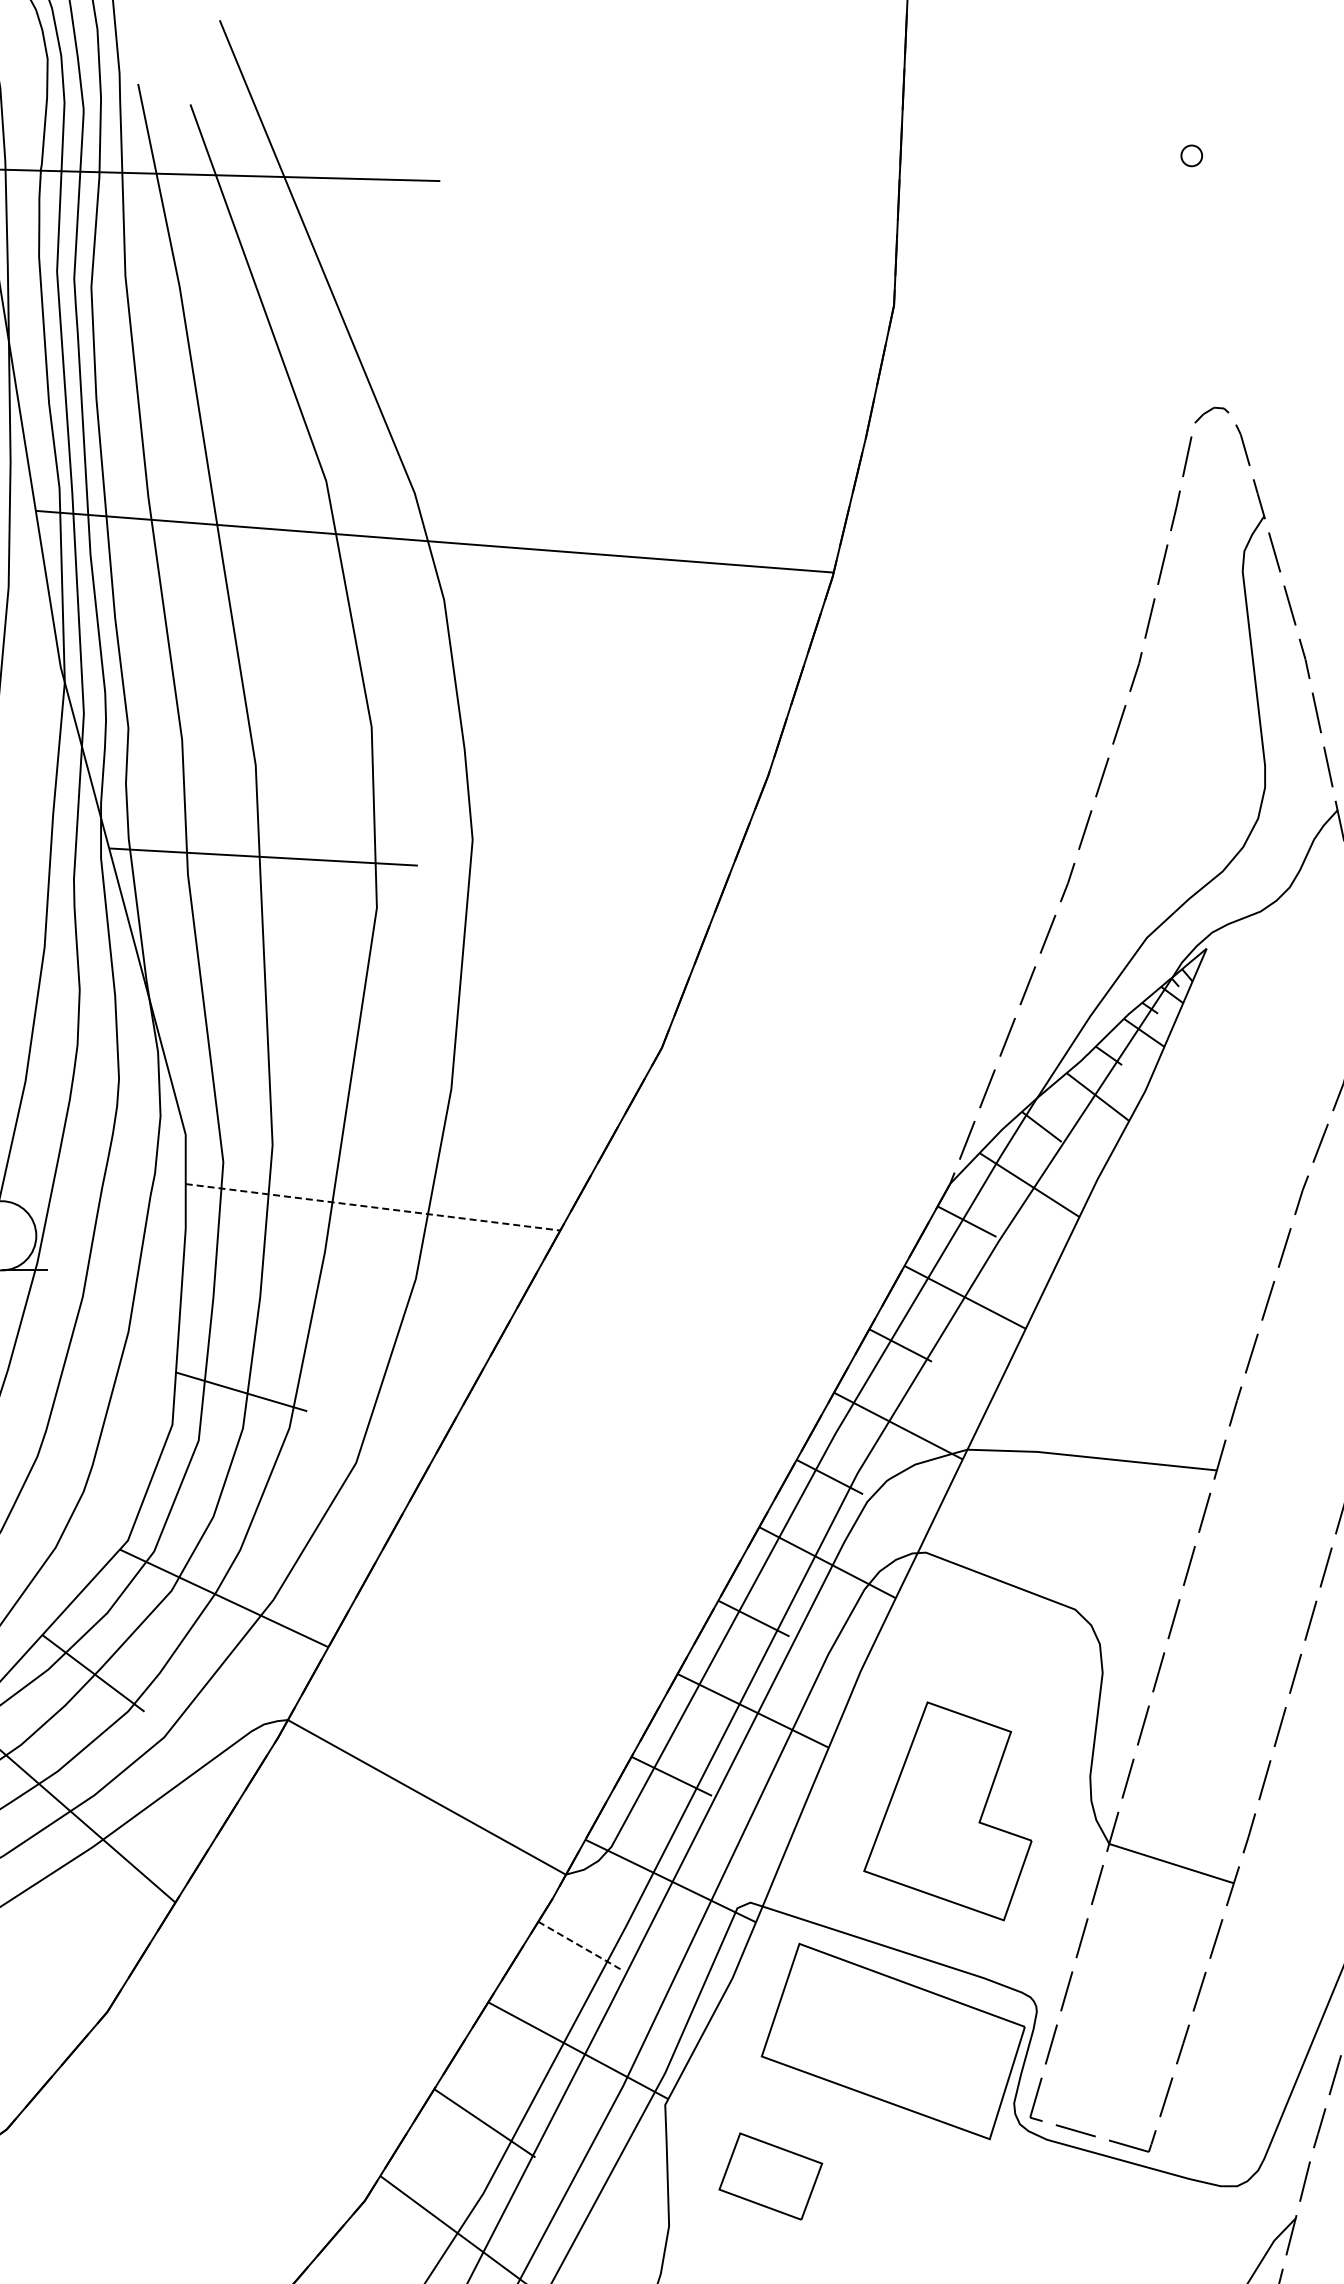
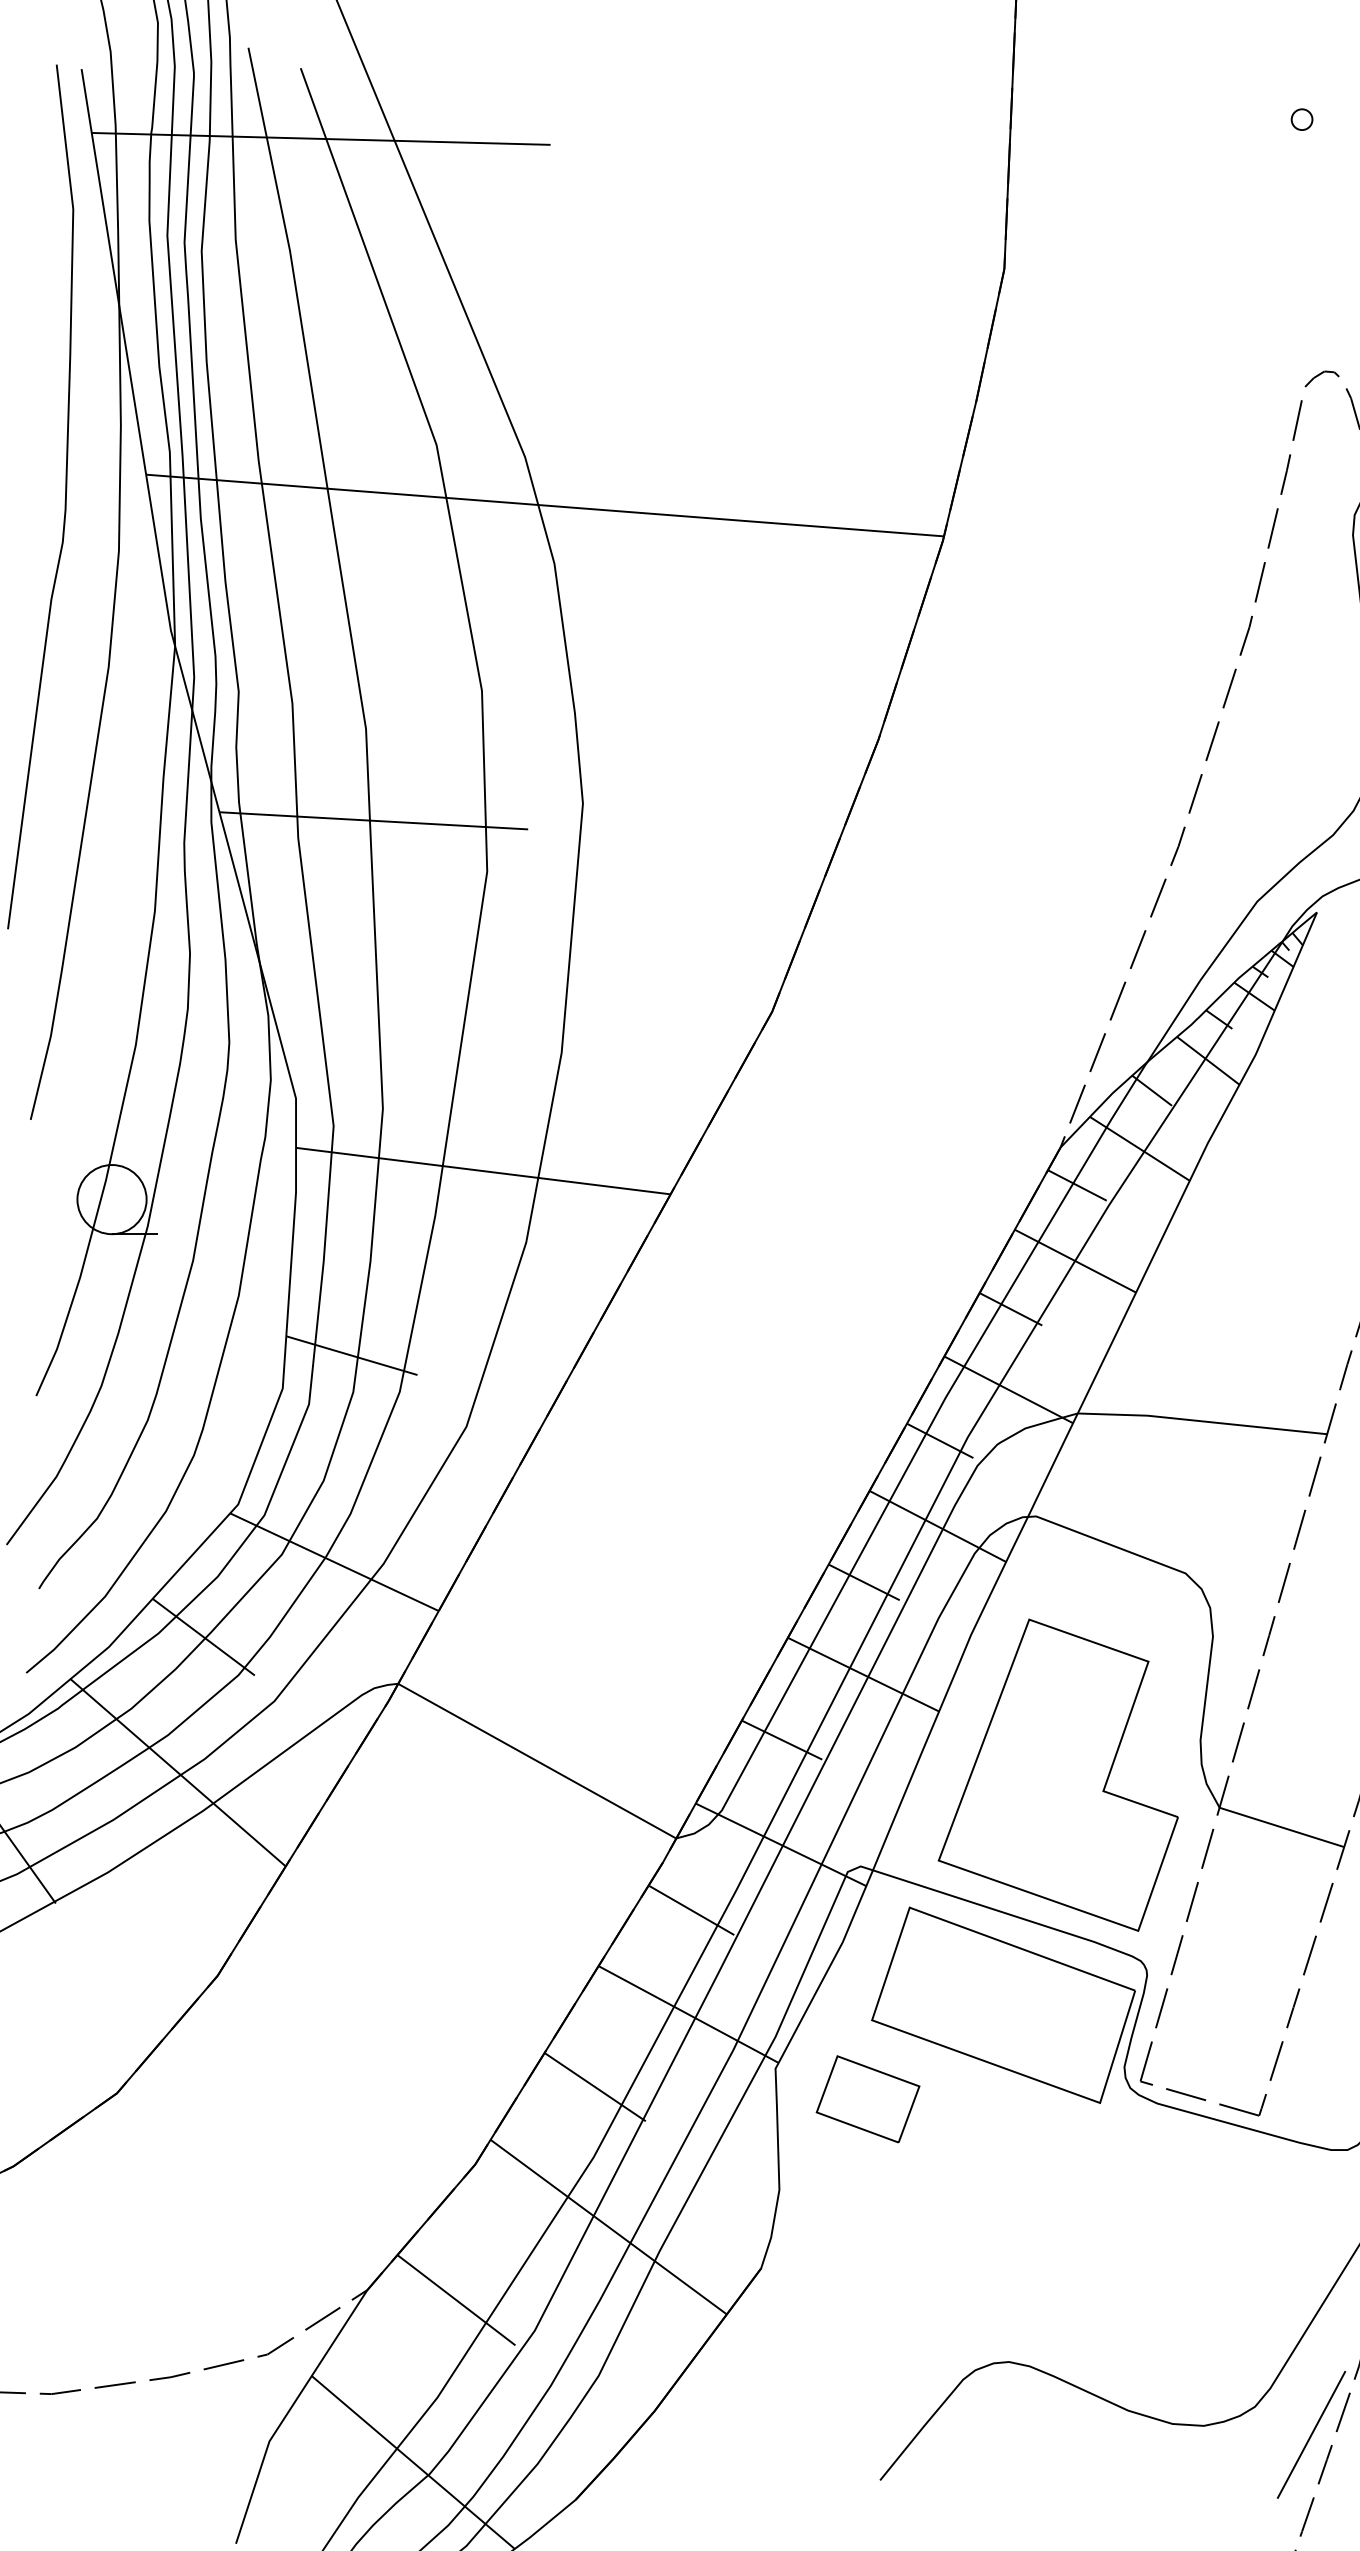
line: (373, 1207) -> (483, 1171), dashed -> solid
part: (947, 1810) -> (1057, 1774), size x1.43
line: (581, 1946) -> (691, 1910), dashed -> solid
part: (770, 2176) -> (867, 2099), moved

